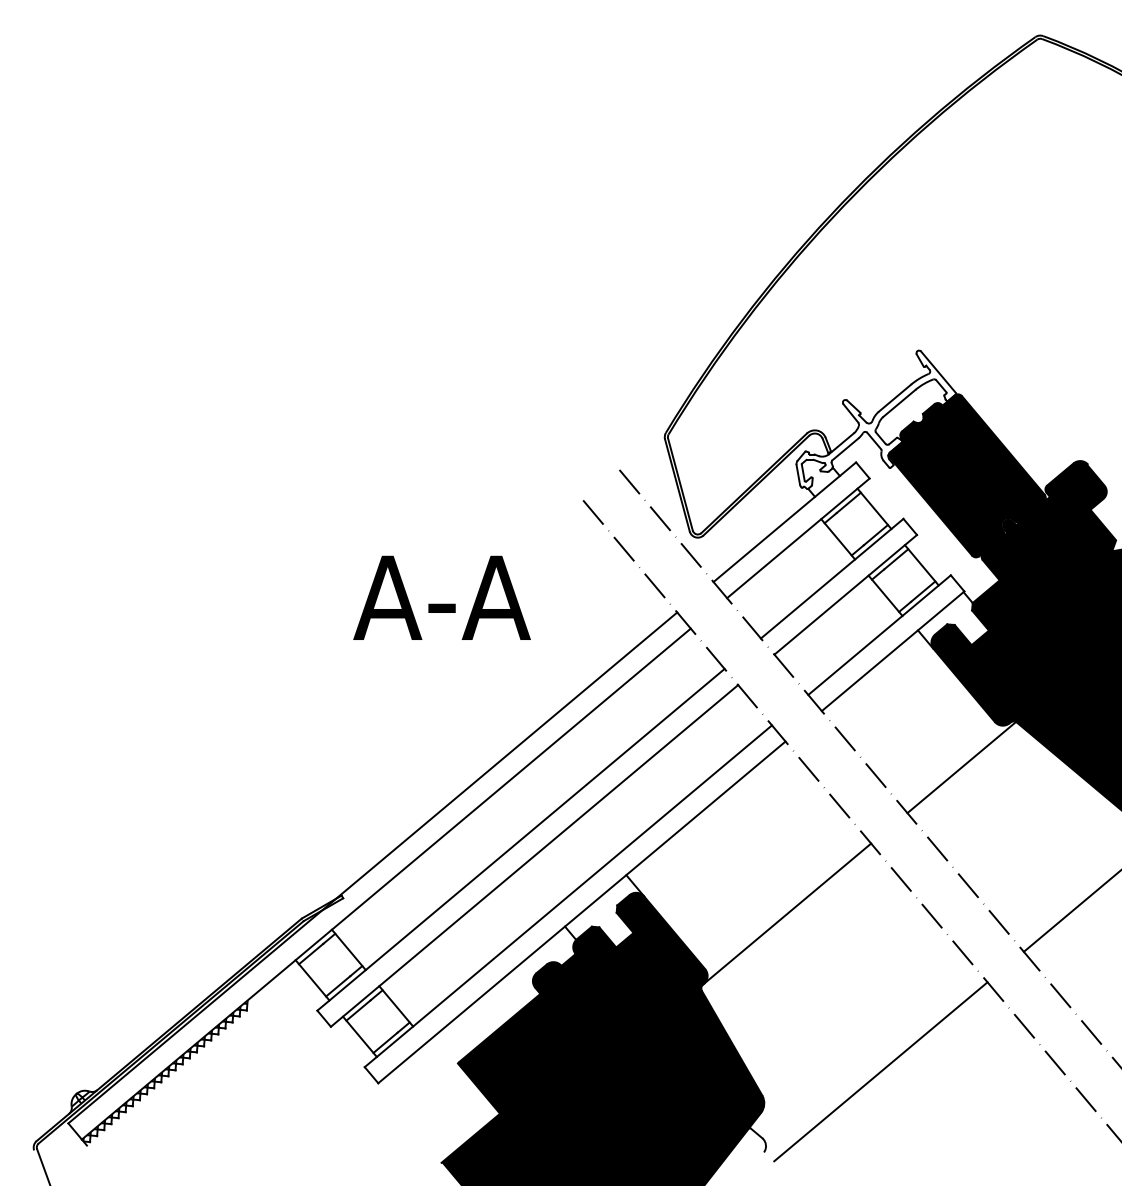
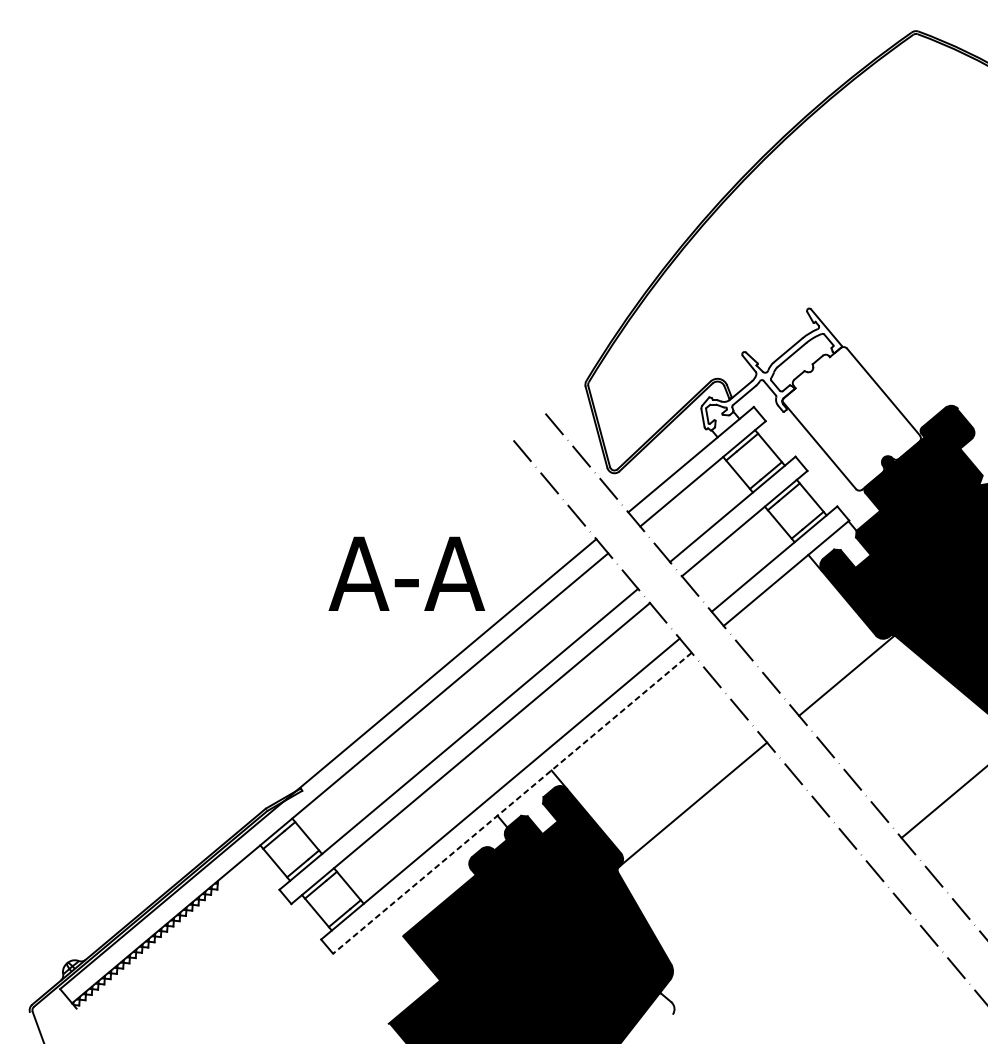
fill: (966, 475) -> (851, 418), removed
text: (441, 597) -> (406, 573), moved
line: (581, 912) -> (512, 803), solid -> dashed
line: (880, 1071) -> (775, 943), removed

